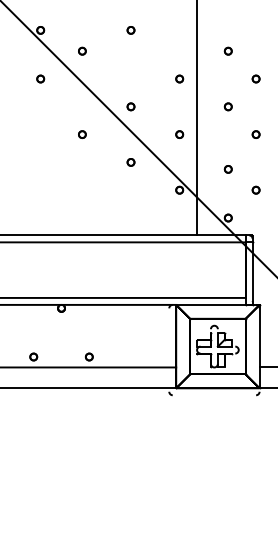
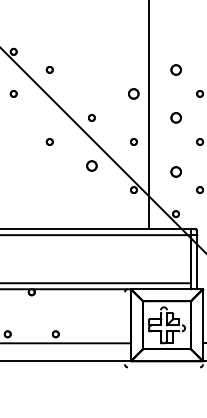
part: (130, 30) -> (91, 51), removed
part: (227, 50) -> (175, 69), size x1.6
part: (179, 78) -> (133, 93), size x1.6
part: (227, 106) -> (175, 117), size x1.6
part: (130, 162) -> (91, 166), size x1.6
part: (227, 169) -> (175, 172), size x1.6

